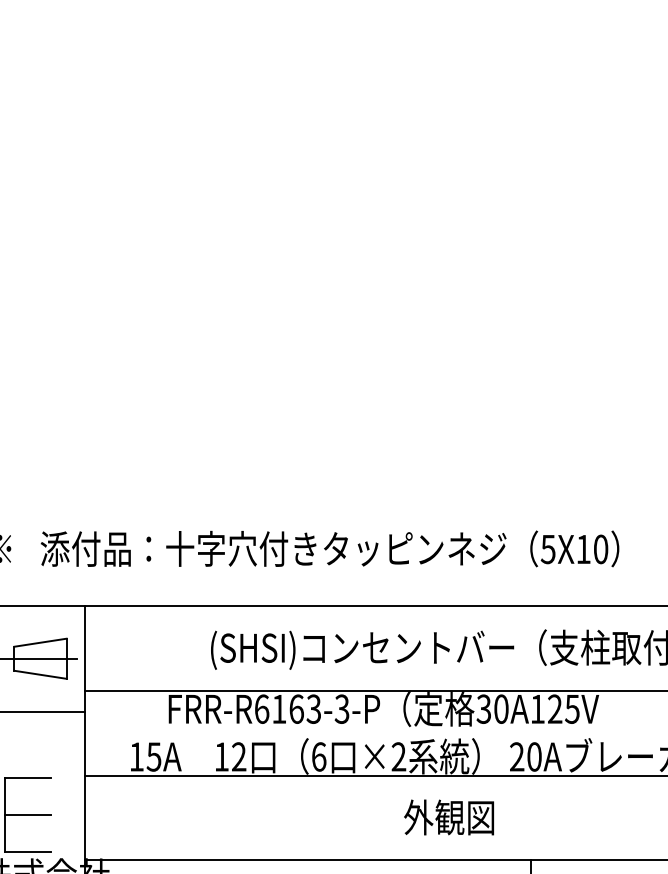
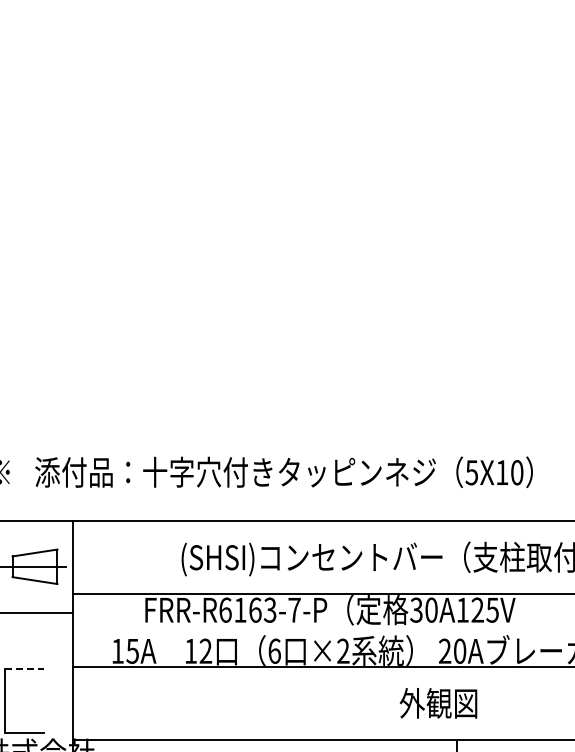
text: (342, 708) -> (294, 609), FRR-R6163-3-P -> FRR-R6163-7-P
line: (28, 778) -> (24, 669), solid -> dashed
line: (27, 815) -> (23, 701), removed
text: (449, 817) -> (438, 703), moved

